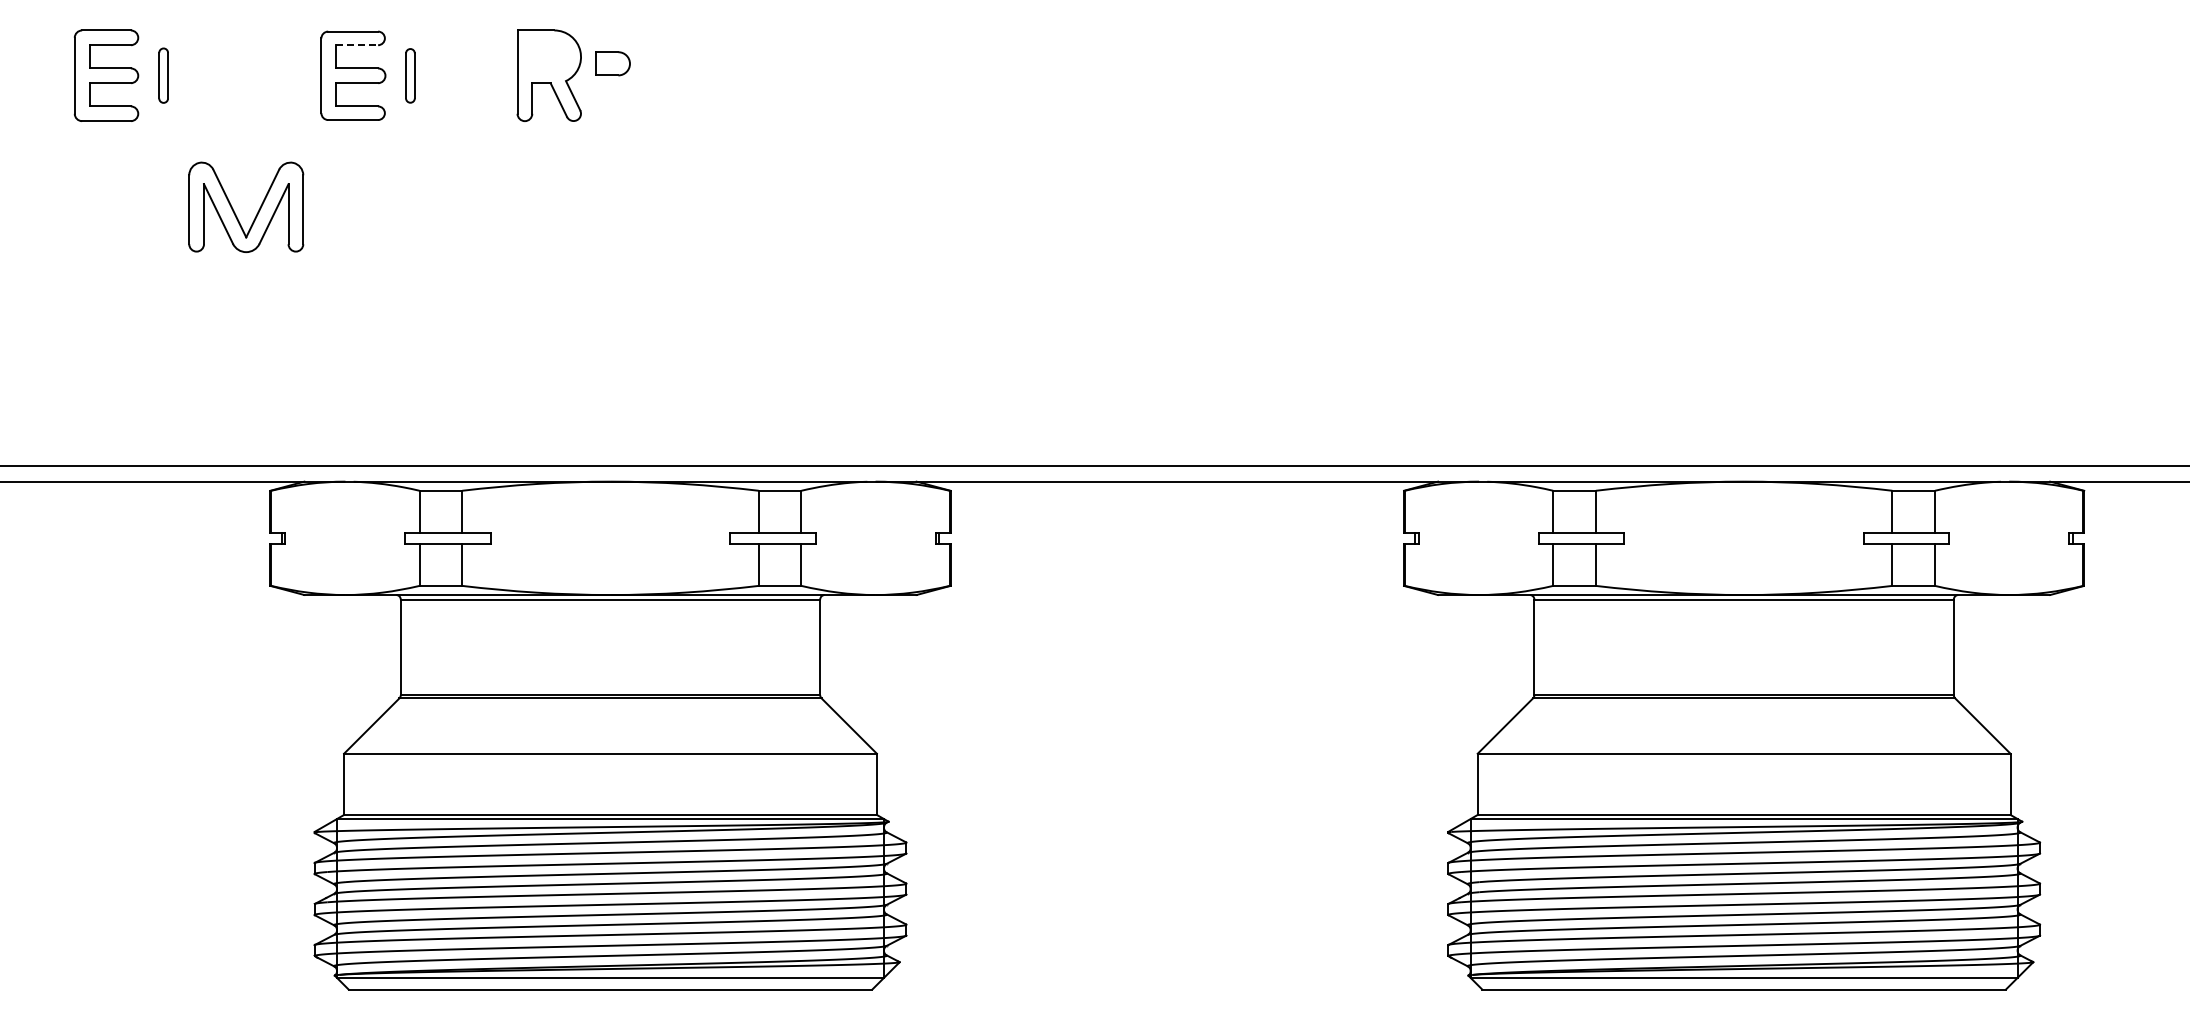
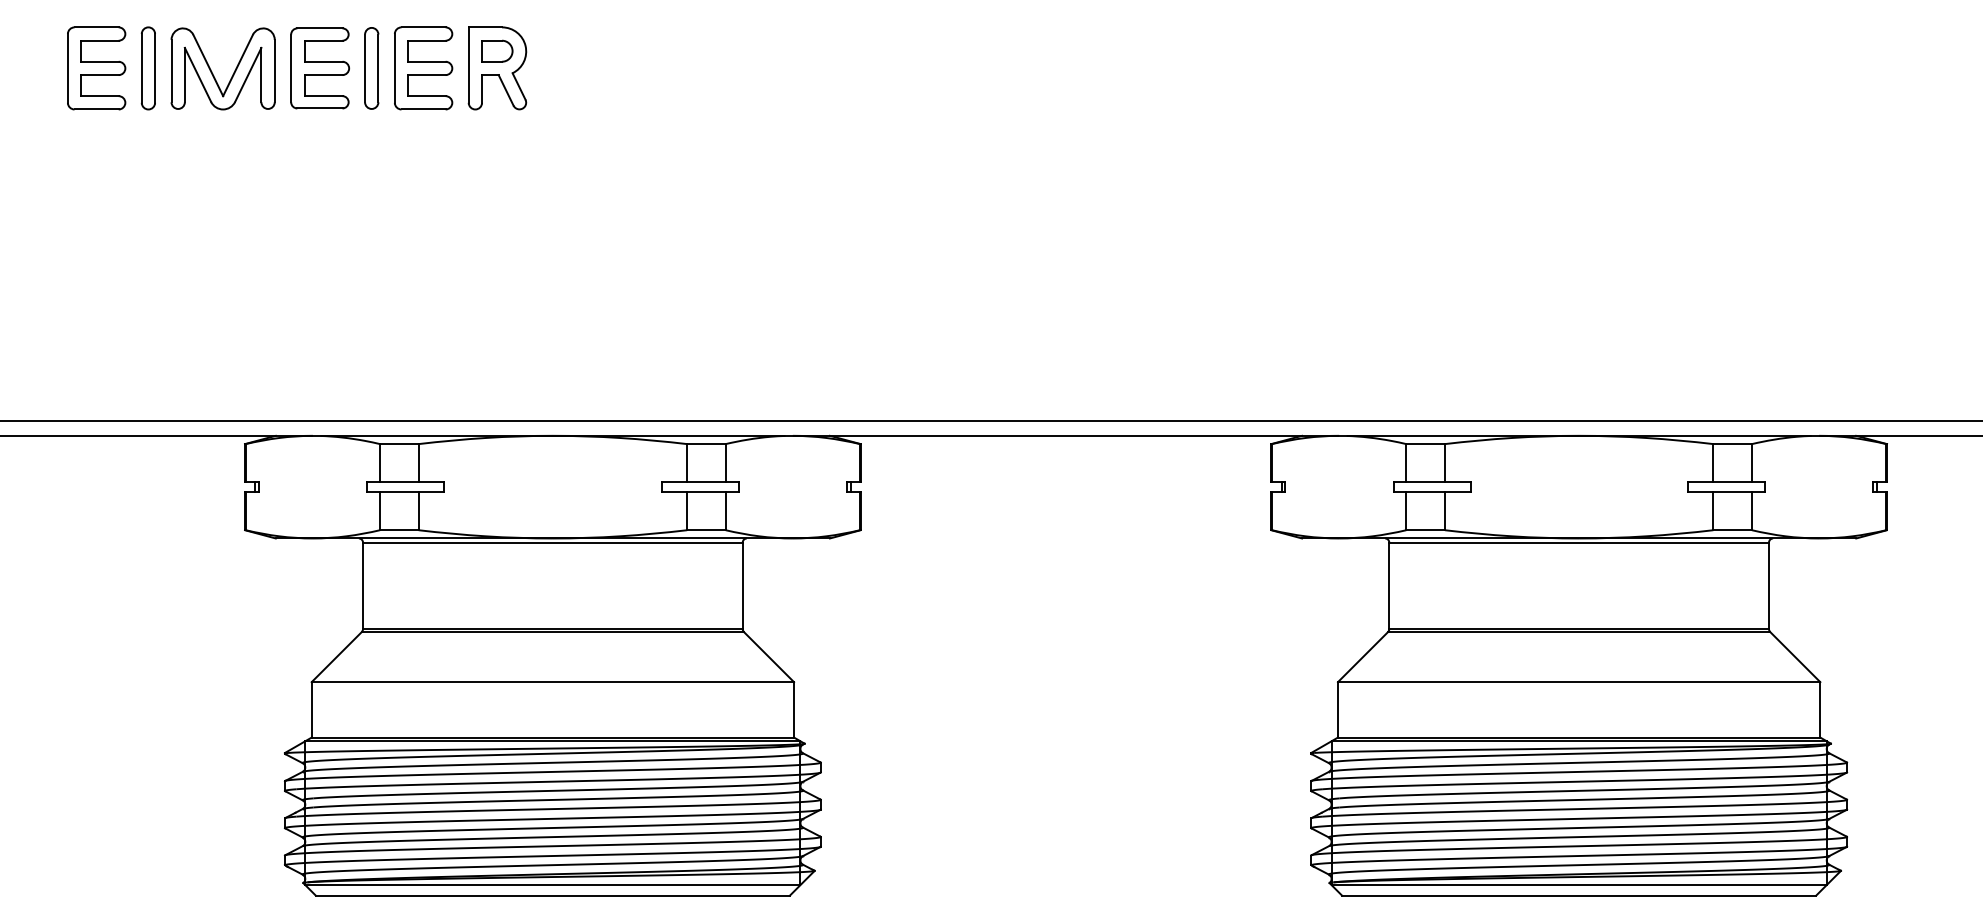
line: (357, 45) -> (323, 40), dashed -> solid
part: (612, 63) -> (496, 50), moved
part: (163, 75) -> (148, 68), size x1.67
part: (410, 75) -> (371, 68), size x1.67
part: (467, 75) -> (423, 68), added
part: (257, 211) -> (233, 72), moved

